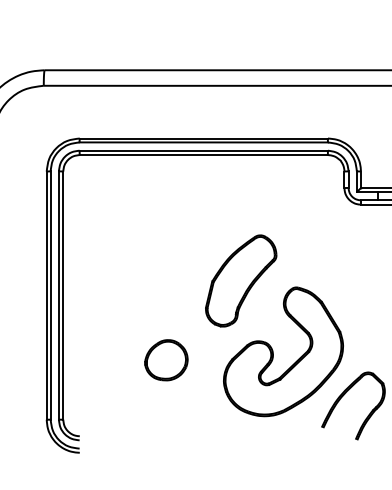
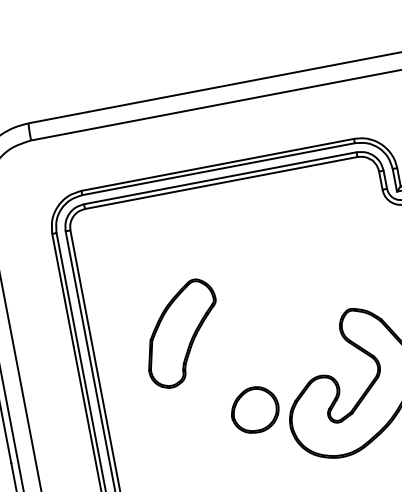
part: (241, 280) -> (182, 333), moved
part: (166, 360) -> (255, 410), moved

